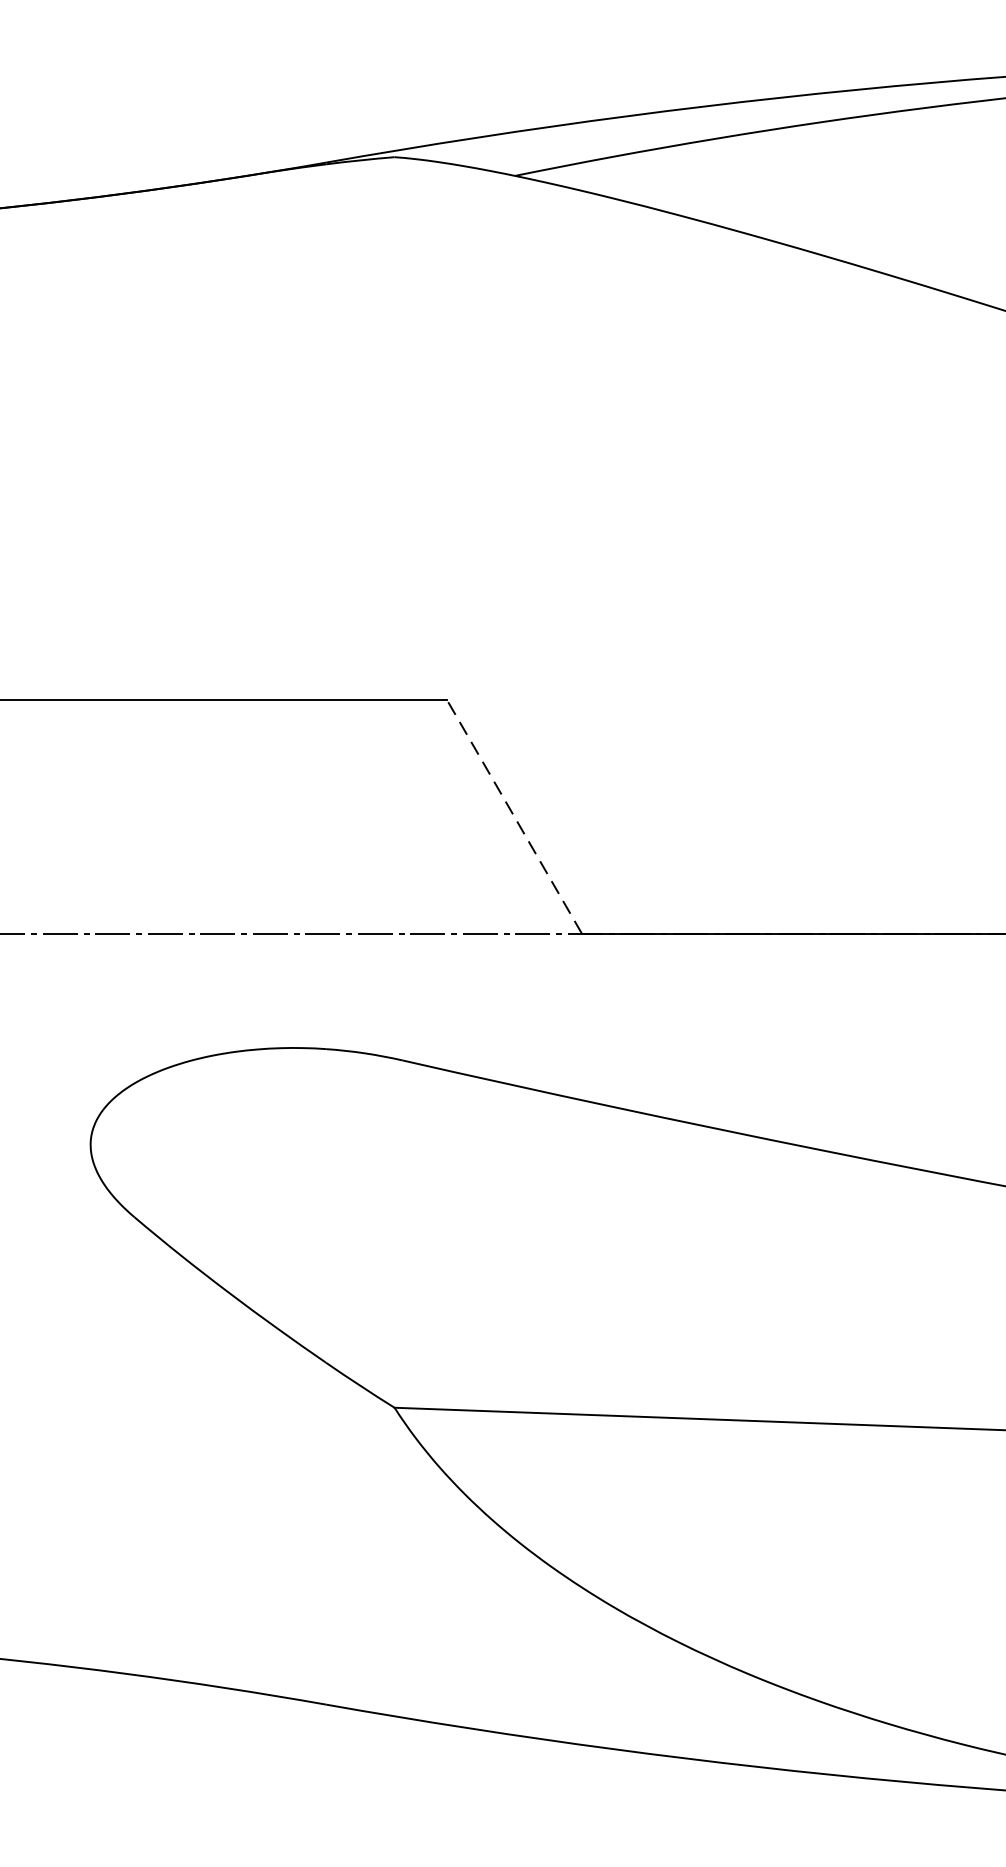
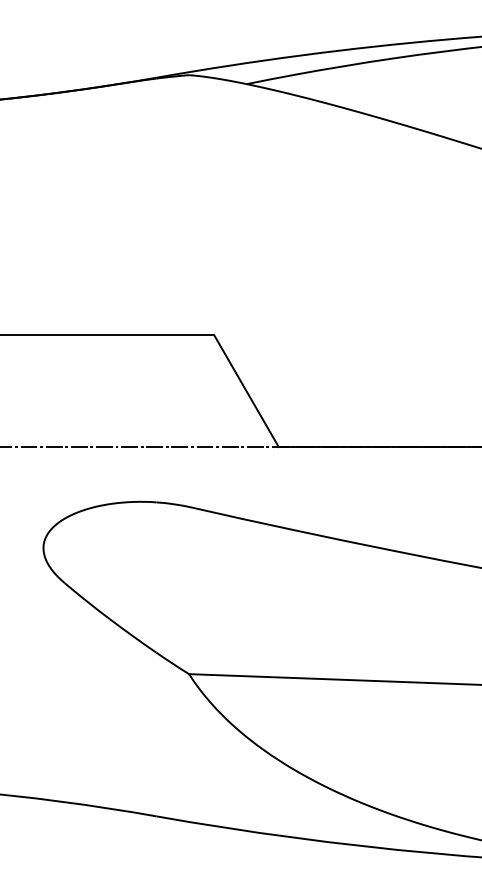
line: (514, 817) -> (246, 391), dashed -> solid

